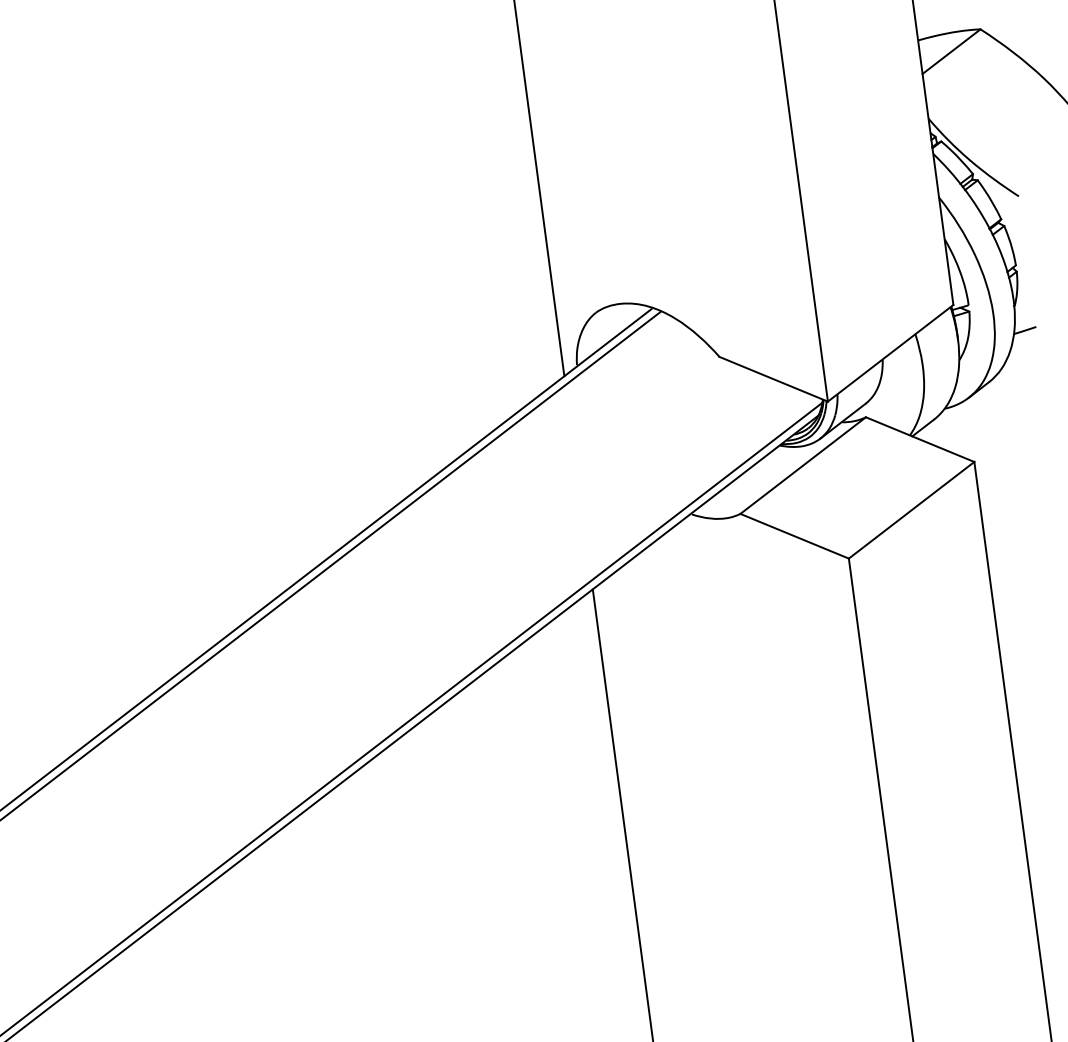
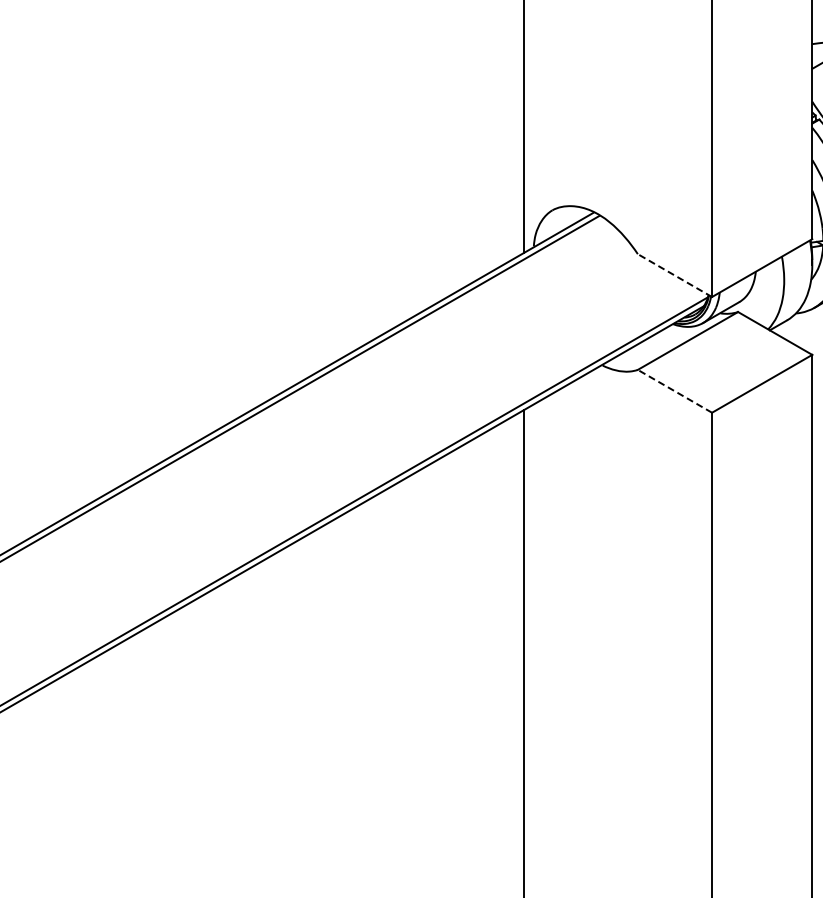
line: (773, 379) -> (674, 275), solid -> dashed
line: (794, 536) -> (674, 391), solid -> dashed

